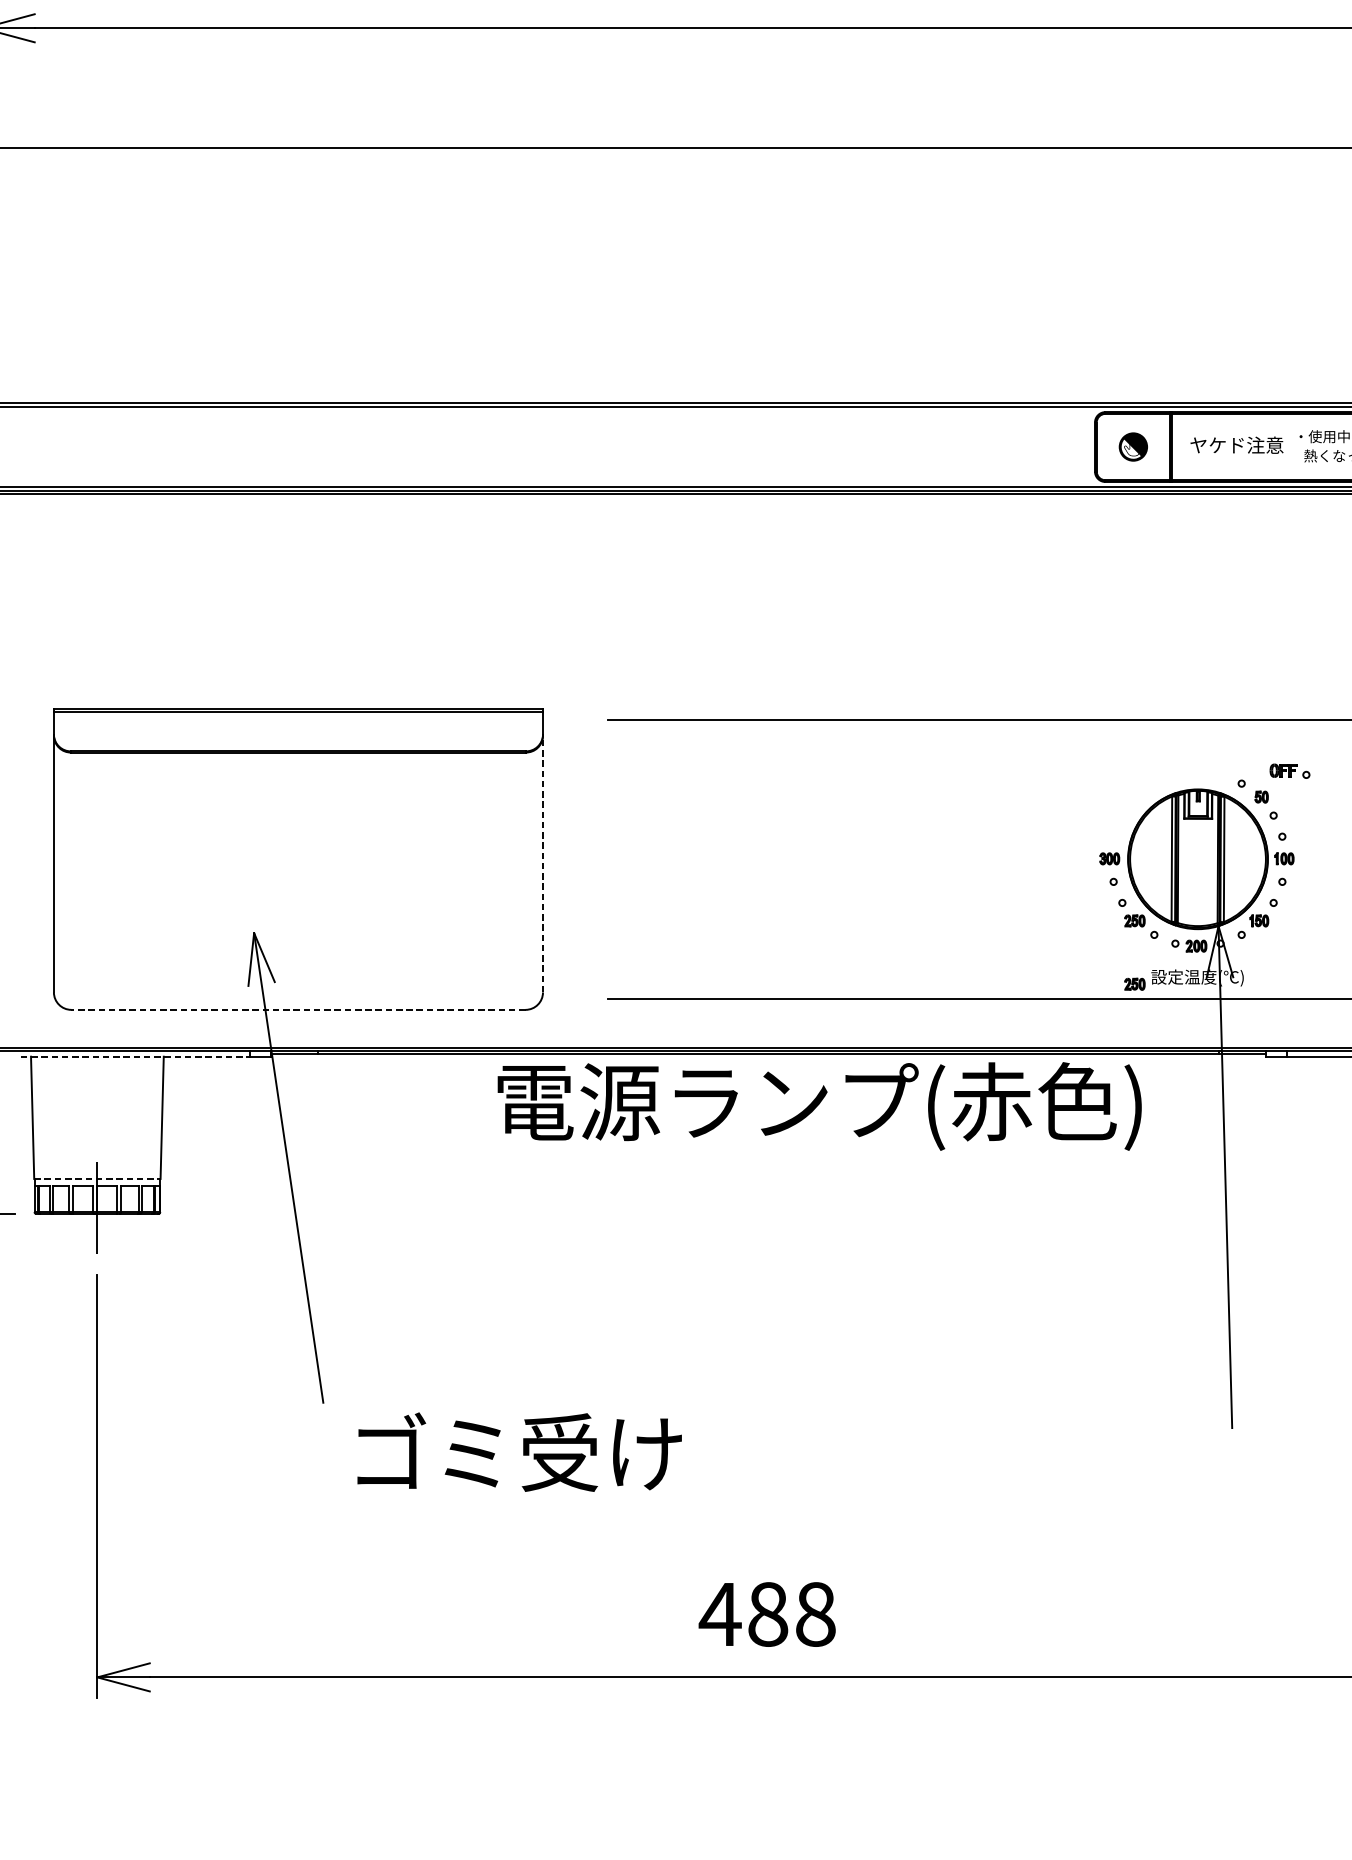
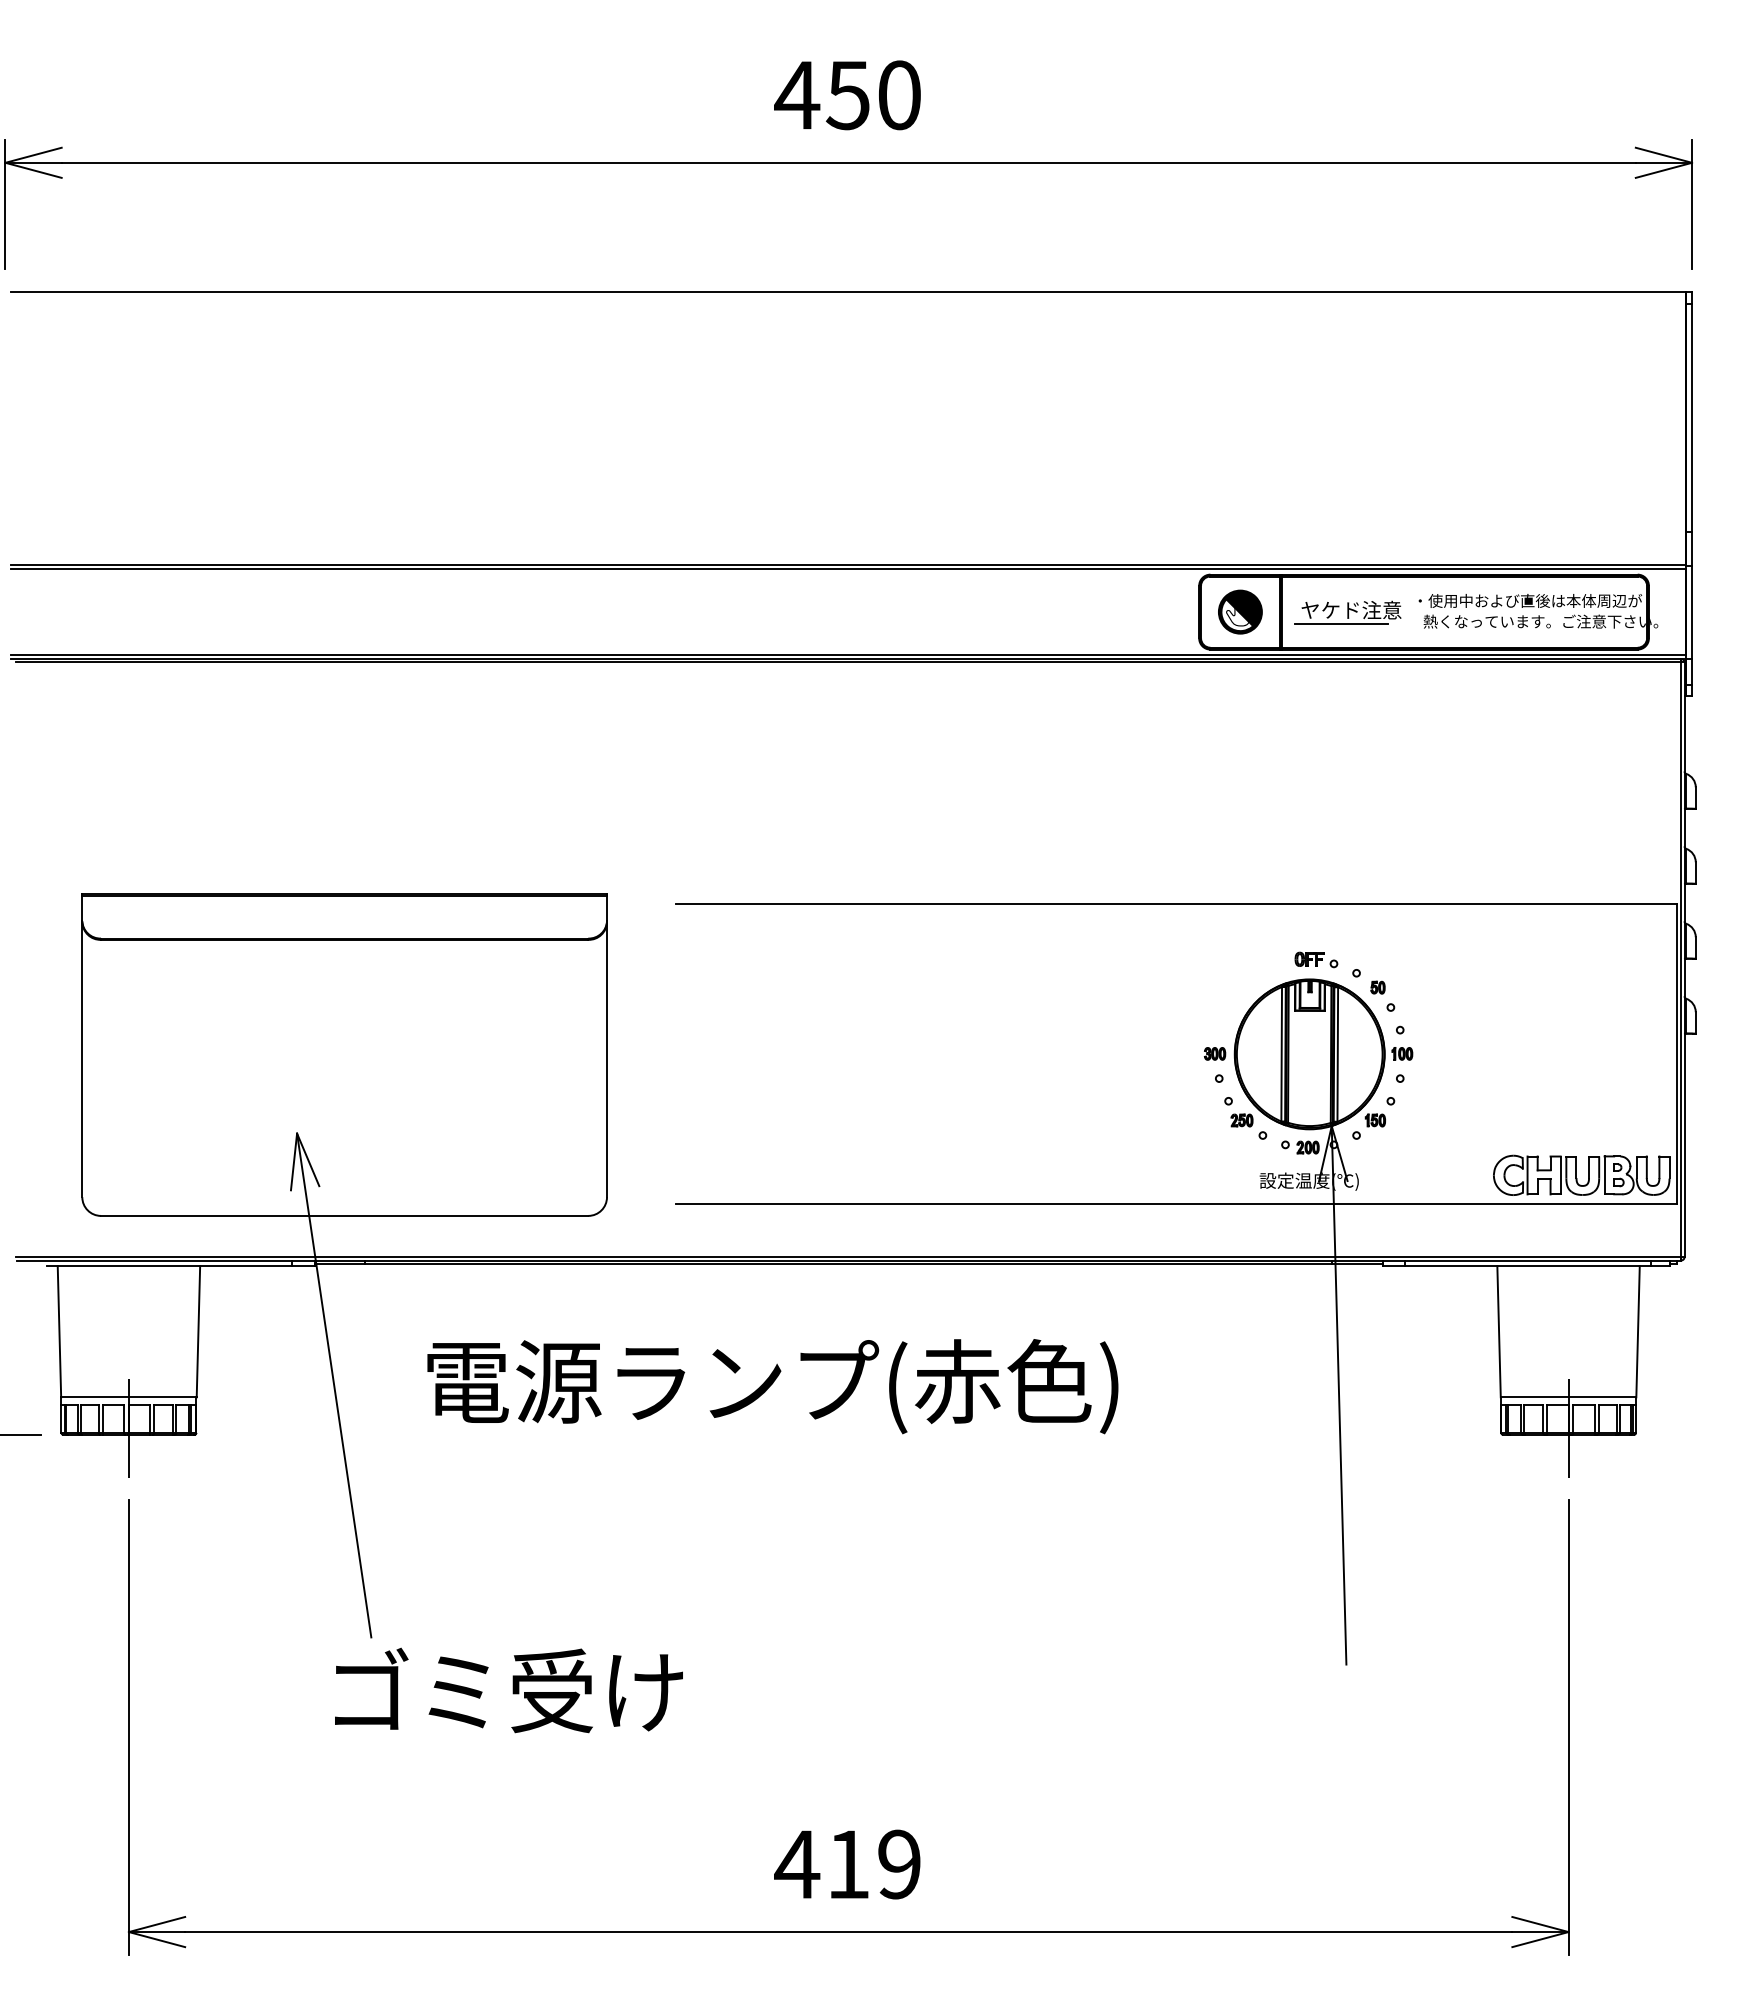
part: (1133, 446) -> (1240, 611), size x1.43
line: (1227, 457) -> (1341, 623), added
part: (1290, 770) -> (1316, 959), moved
line: (543, 864) -> (607, 1059), dashed -> solid
part: (1134, 984) -> (1241, 1188), removed
line: (298, 1009) -> (344, 1215), dashed -> solid
line: (135, 1057) -> (169, 1266), dashed -> solid
text: (819, 1106) -> (772, 1386), moved
line: (96, 1179) -> (128, 1397), dashed -> solid
text: (519, 1452) -> (508, 1690), moved
text: (792, 1614) -> (874, 1864), 488 -> 419

